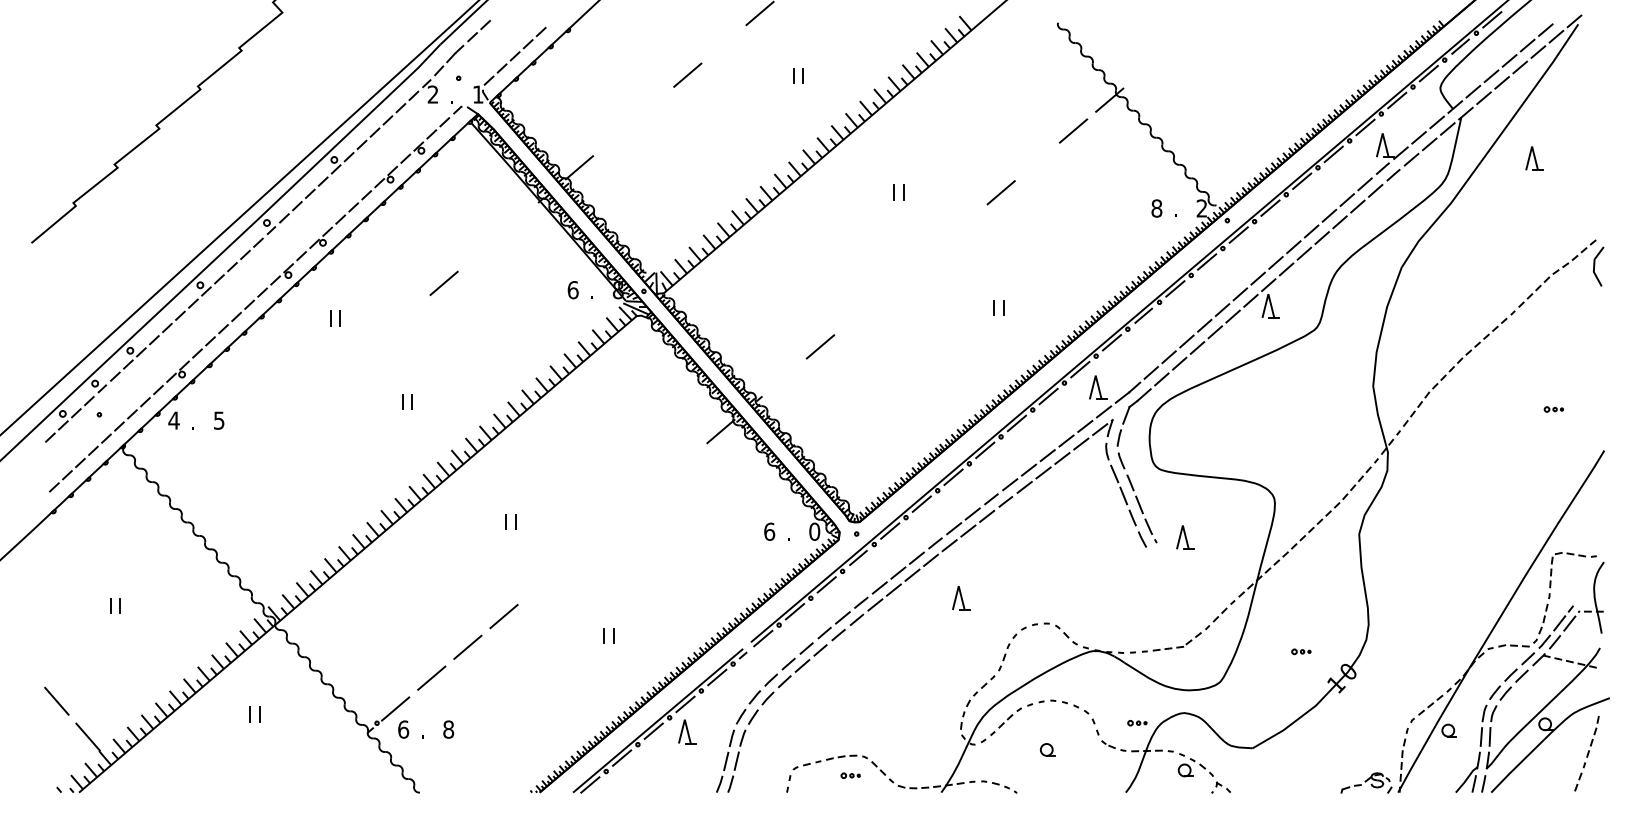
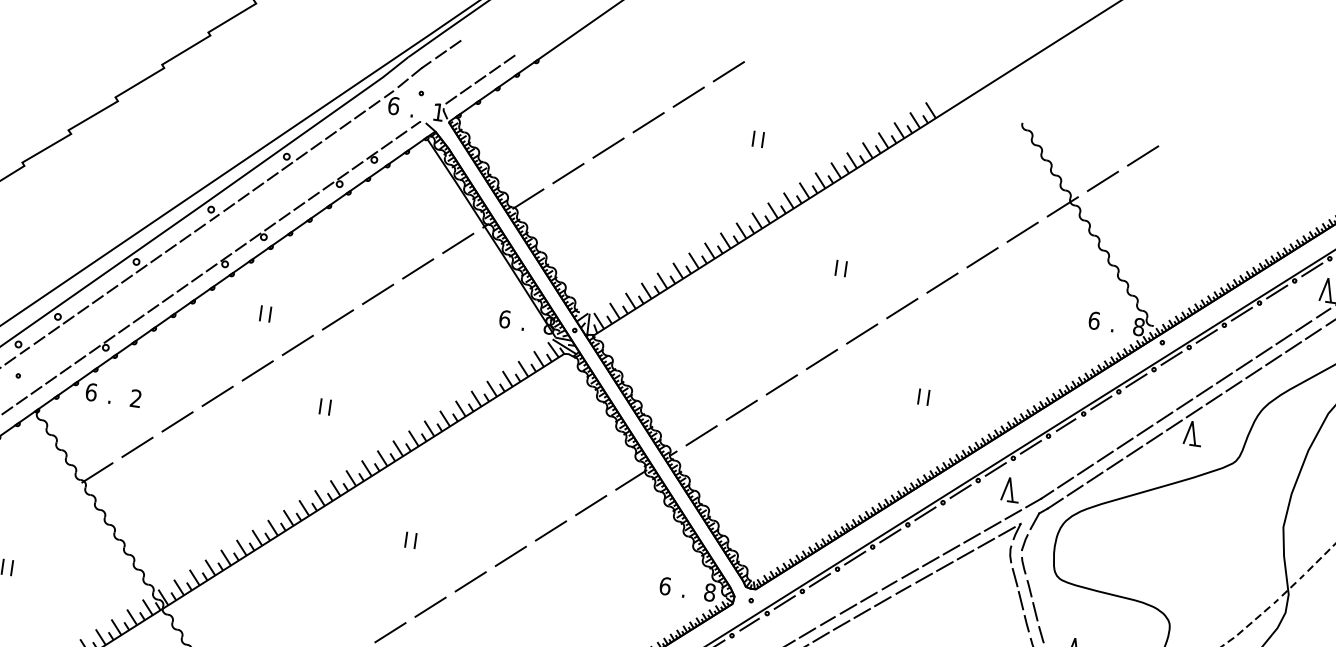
line: (1181, 38) -> (1142, 155), added
line: (723, 43) -> (688, 96), added
line: (1145, 68) -> (1102, 180), added
text: (432, 94) -> (393, 105), 2 -> 6
line: (651, 105) -> (608, 147), added
line: (615, 136) -> (568, 173), added
line: (1036, 161) -> (981, 257), added
text: (1156, 208) -> (1093, 320), 8 -> 6
text: (1201, 208) -> (1138, 326), 2 -> 8
line: (515, 221) -> (457, 243), added
line: (964, 223) -> (901, 308), added
line: (479, 252) -> (417, 268), added
line: (928, 253) -> (861, 333), added
line: (892, 284) -> (821, 358), added
line: (407, 313) -> (337, 319), added
line: (856, 315) -> (781, 384), added
line: (371, 344) -> (297, 344), added
line: (335, 375) -> (257, 370), added
line: (783, 377) -> (700, 435), added
line: (299, 406) -> (217, 395), added
text: (173, 420) -> (90, 392), 4 -> 6
text: (219, 420) -> (136, 398), 5 -> 2
line: (263, 437) -> (177, 421), added
line: (684, 461) -> (590, 504), added
line: (227, 468) -> (137, 447), added
line: (648, 492) -> (550, 530), added
line: (190, 499) -> (96, 472), added
line: (612, 523) -> (510, 555), added
text: (814, 531) -> (709, 592), 0 -> 8
line: (575, 554) -> (469, 581), added
line: (539, 585) -> (429, 606), added

